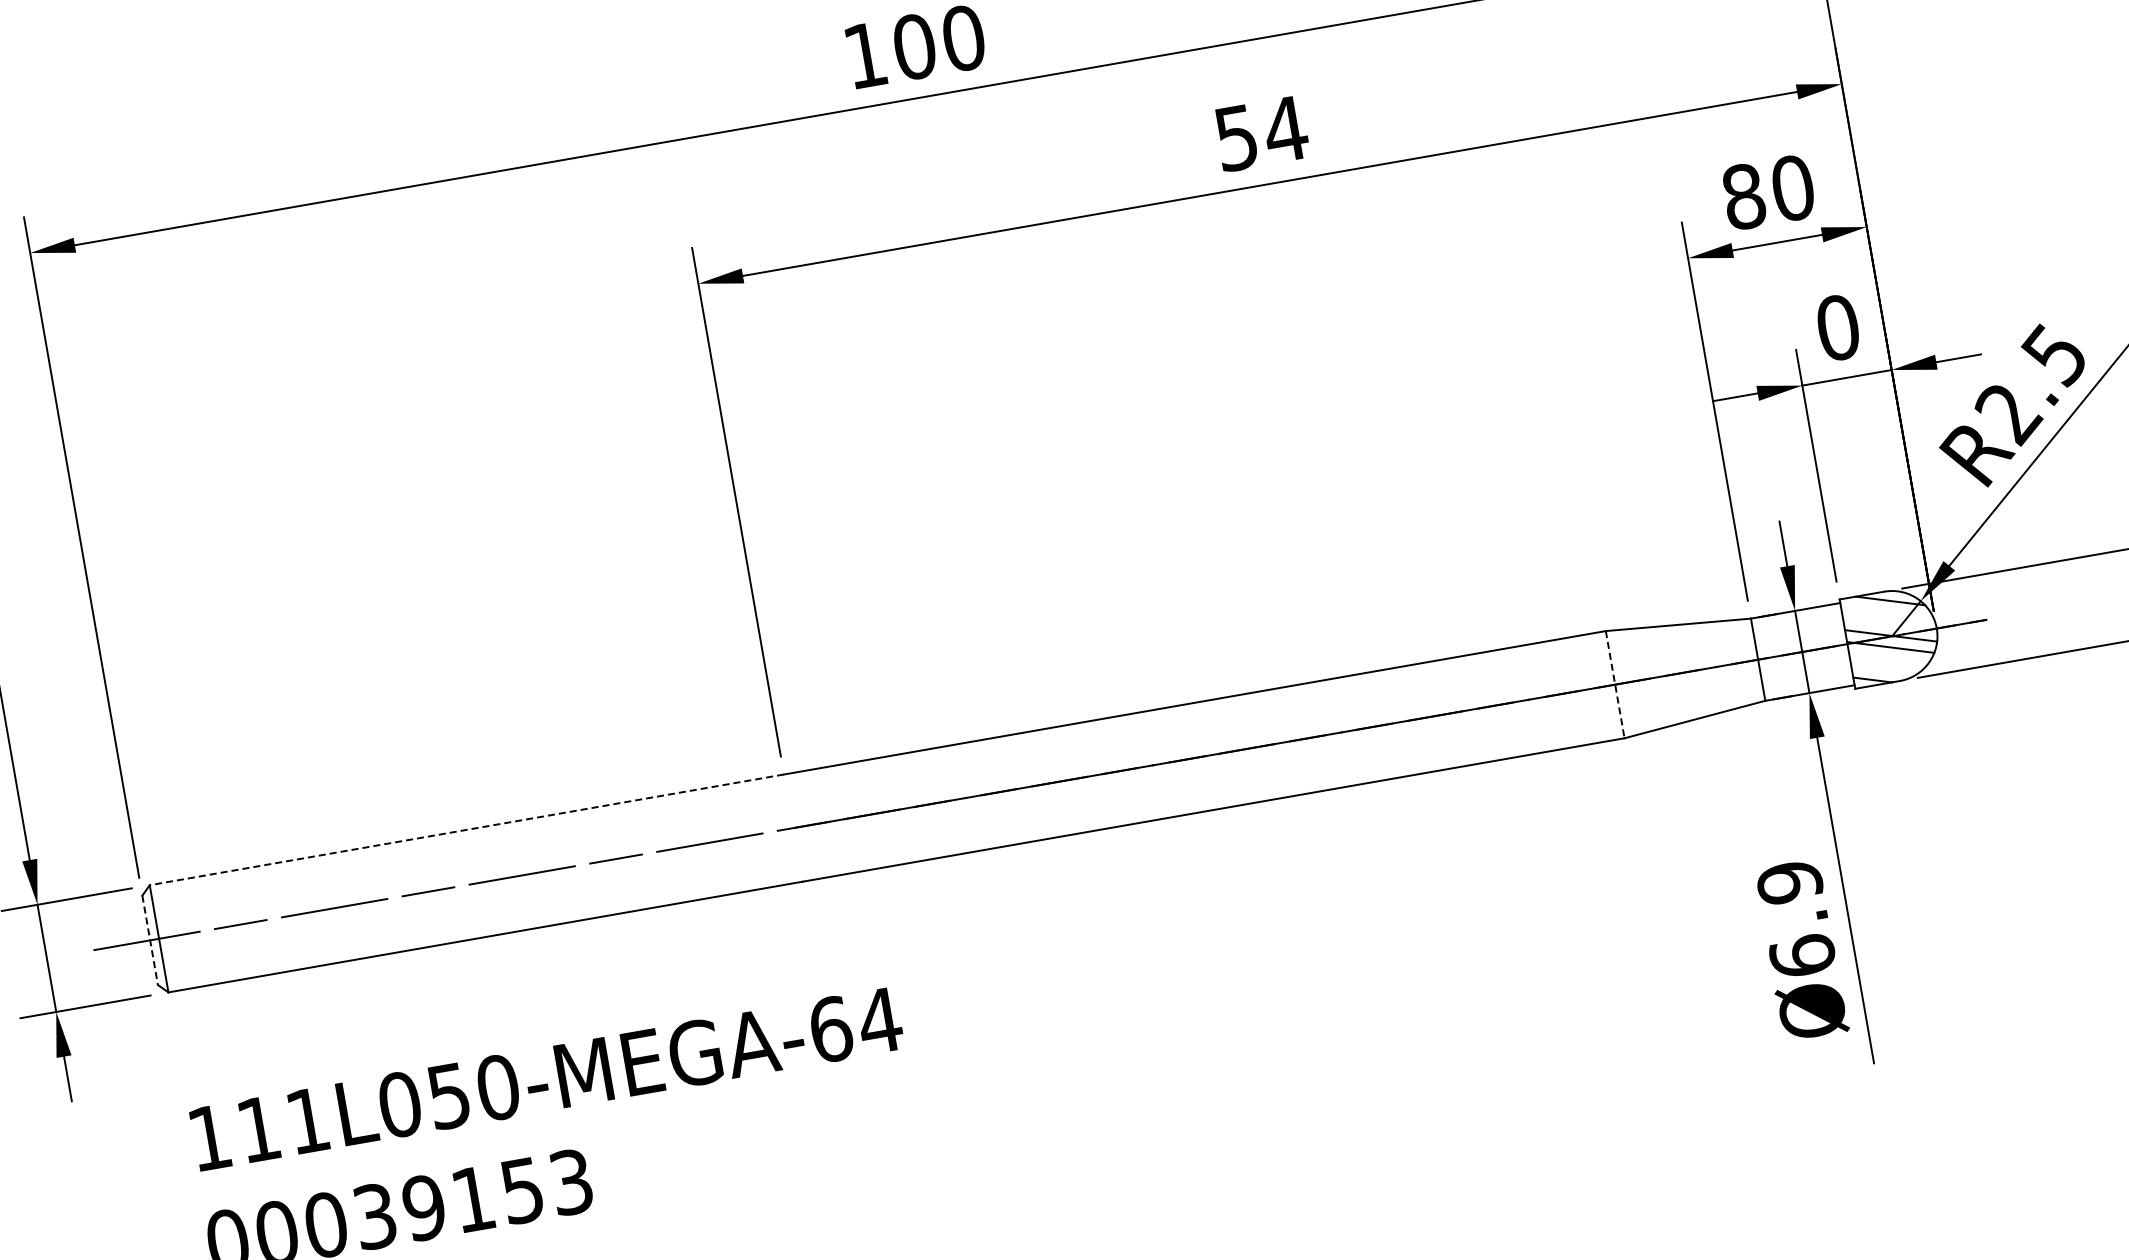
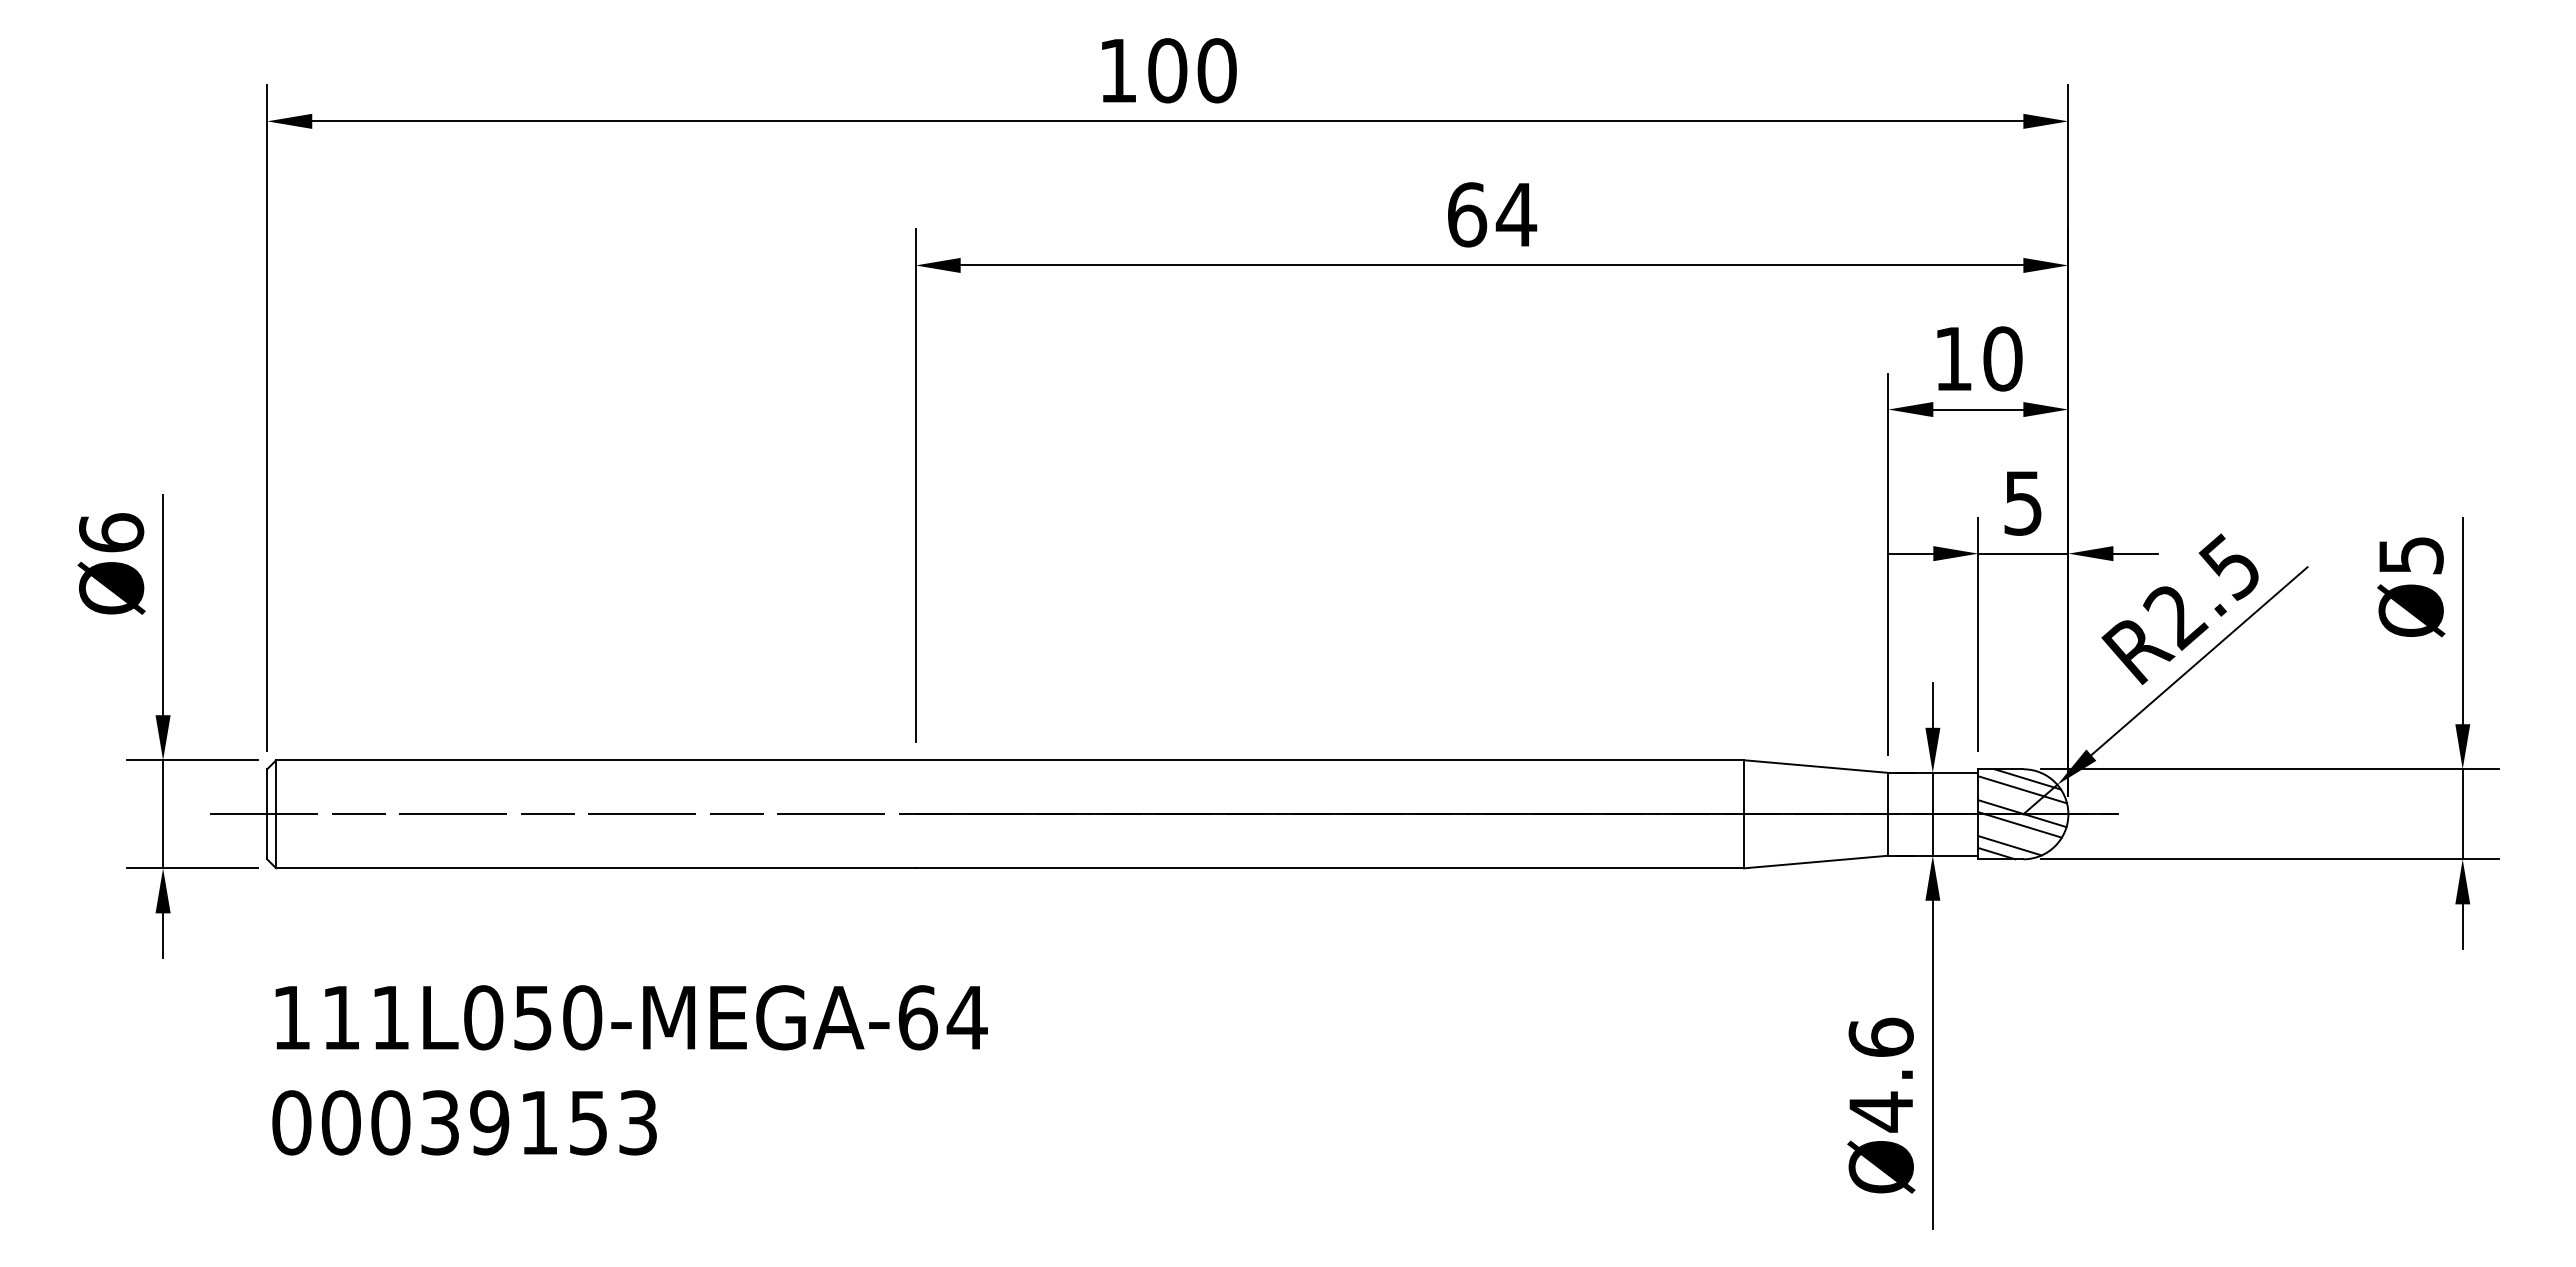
text: (1236, 137) -> (1467, 214), 54 -> 64
text: (1743, 196) -> (1953, 358), 80 -> 10
text: (1837, 327) -> (2022, 502), 0 -> 5
line: (1886, 611) -> (2022, 789), added
line: (1883, 669) -> (2009, 845), added
line: (1615, 684) -> (1744, 814), dashed -> solid
line: (466, 830) -> (595, 760), dashed -> solid
text: (1795, 919) -> (1880, 1074), Ø6.9 -> Ø4.6
line: (150, 940) -> (267, 814), dashed -> solid

